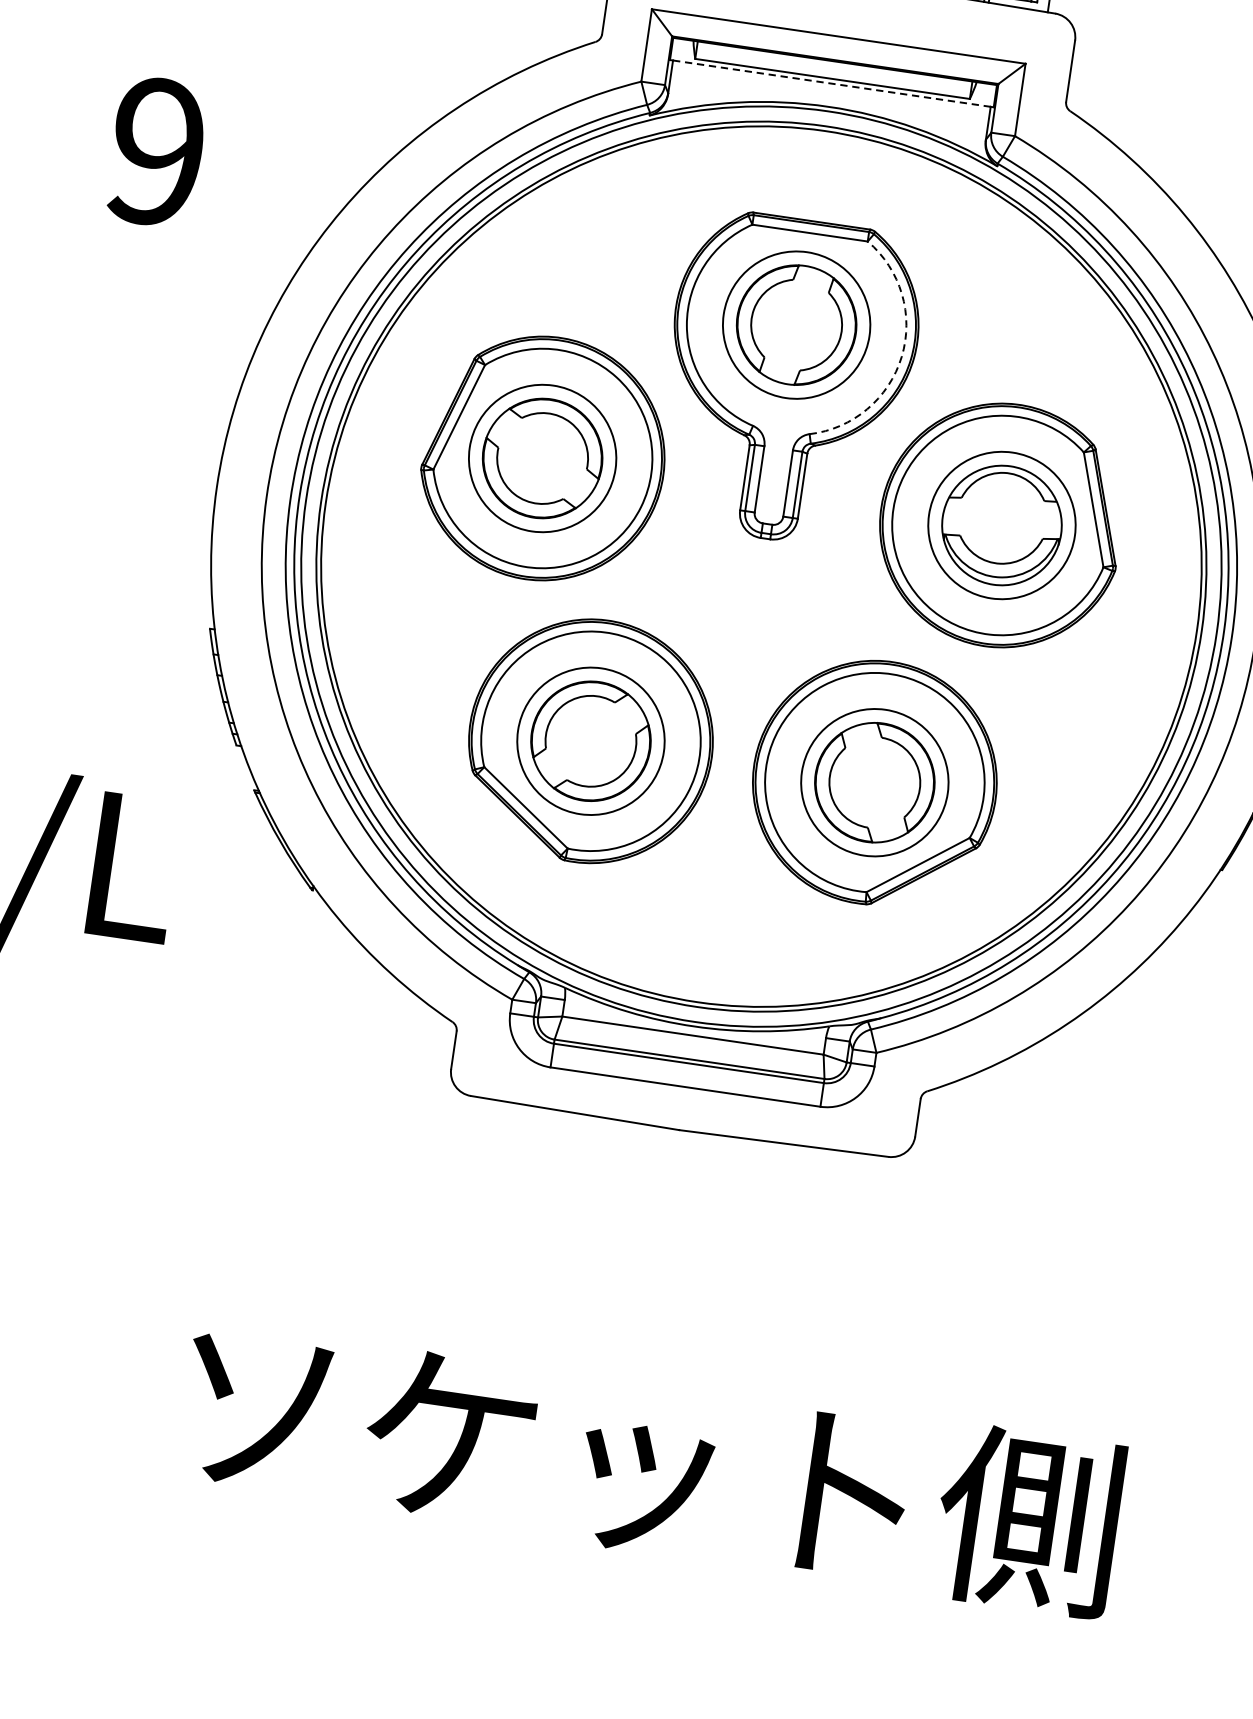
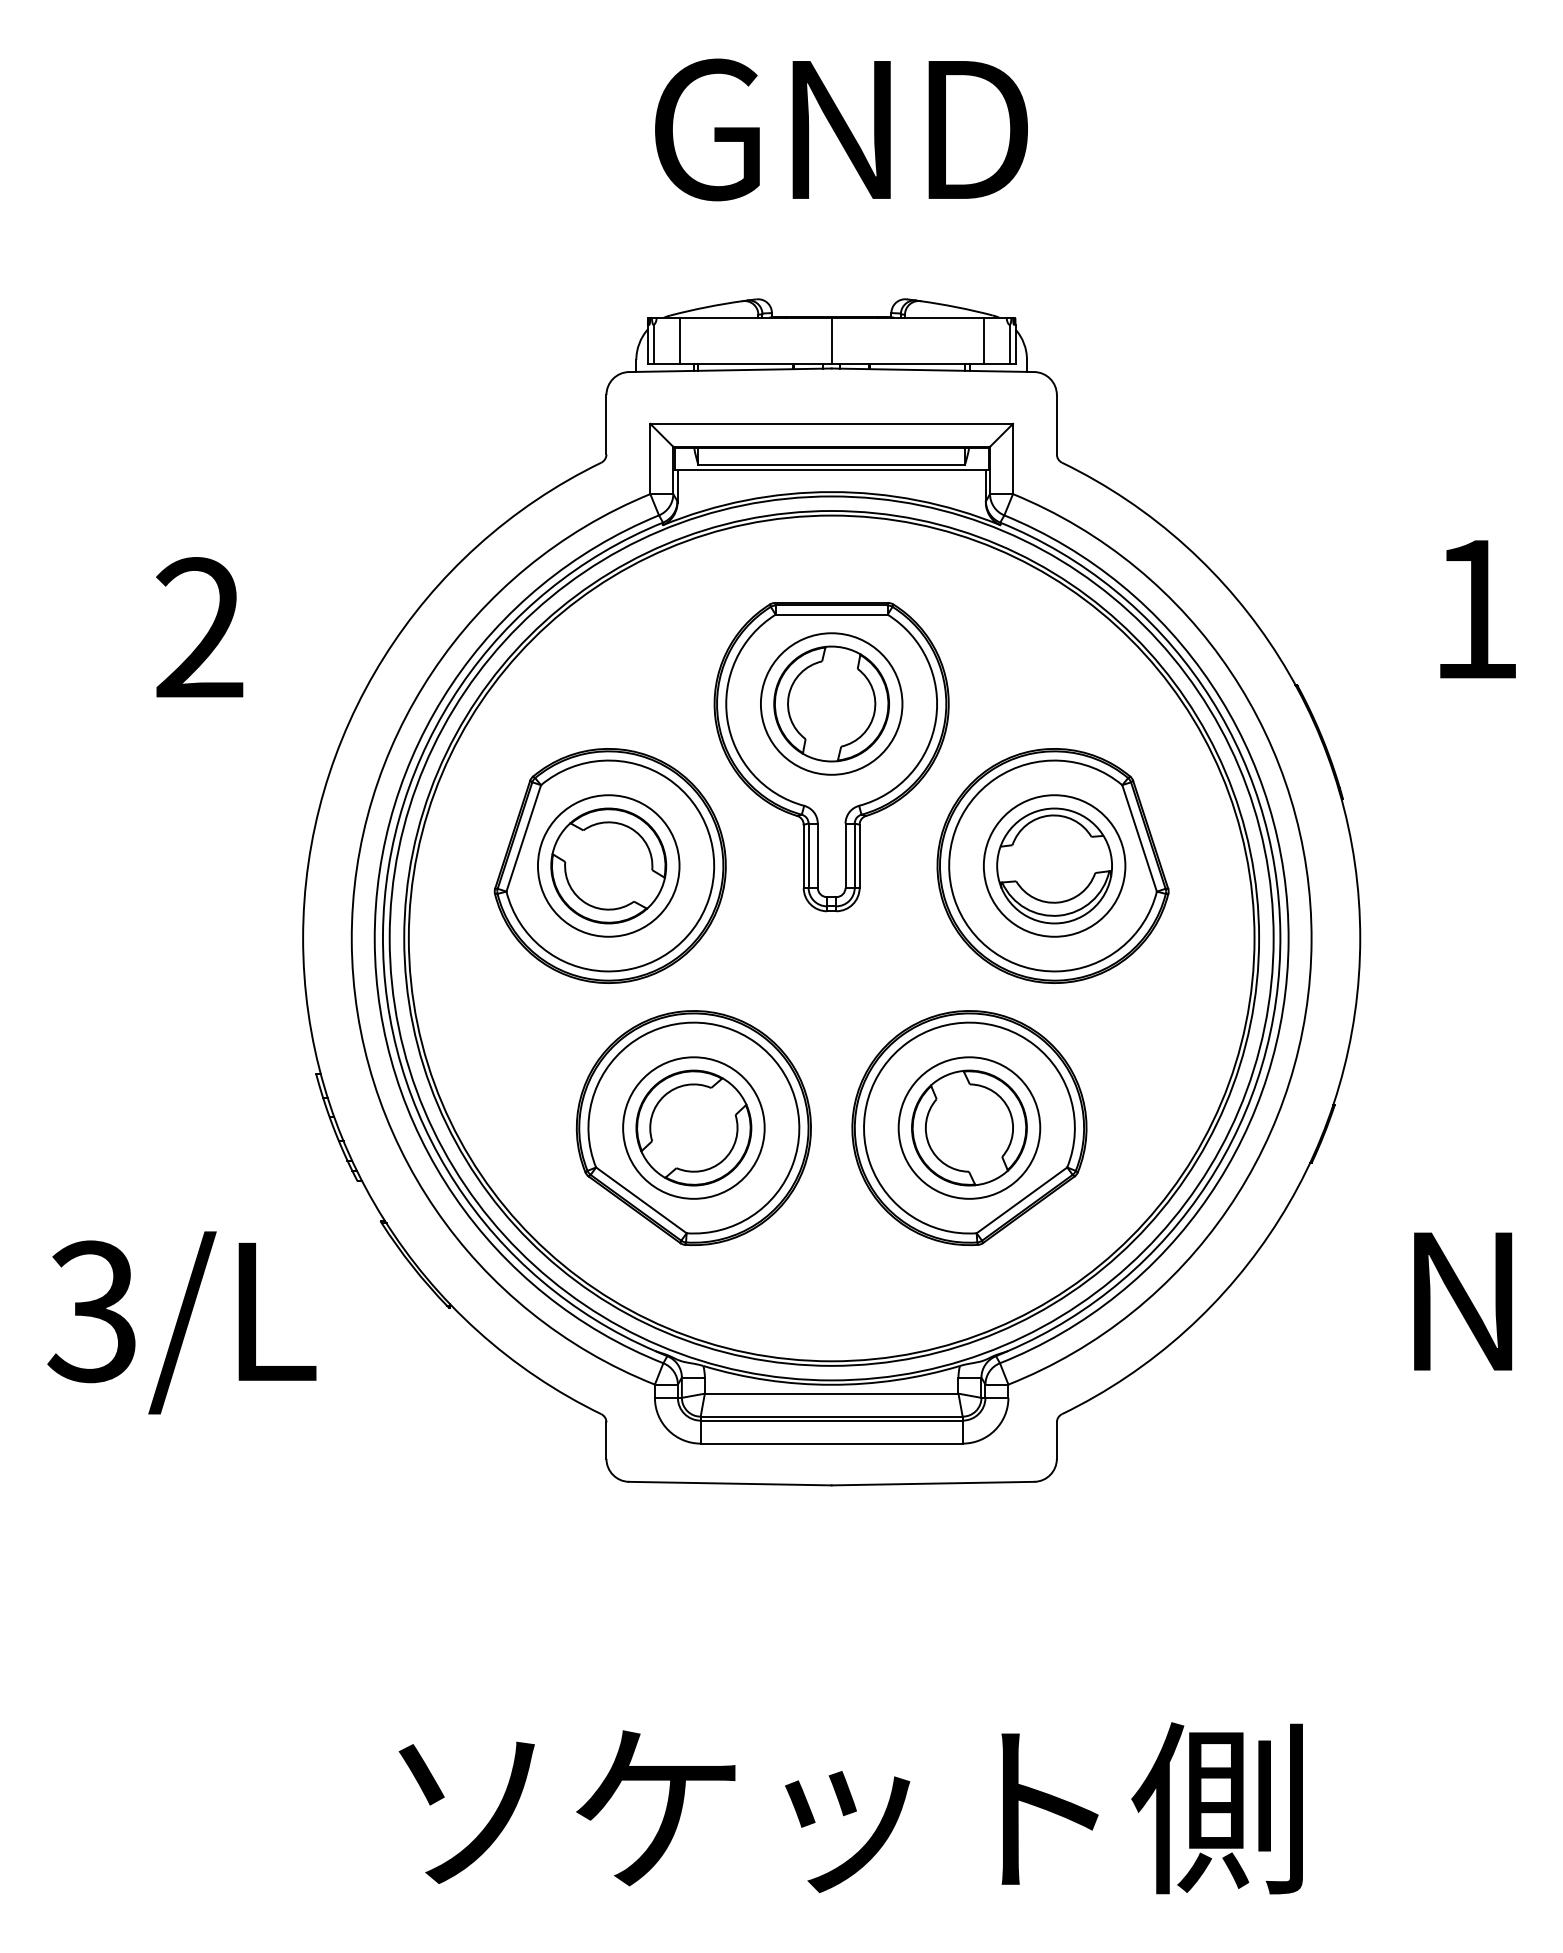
line: (832, 83) -> (832, 469), dashed -> solid
text: (156, 152) -> (199, 628), 9 -> 2
arc: (901, 356) -> (935, 719), dashed -> solid

